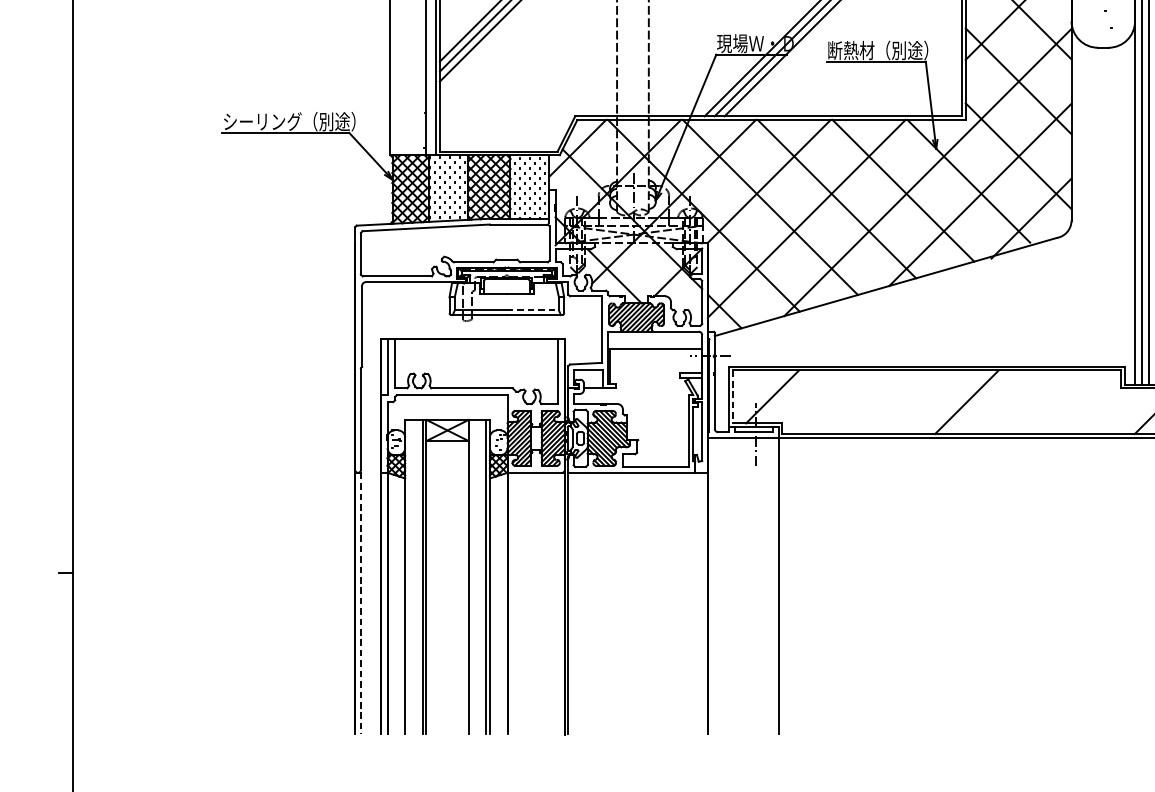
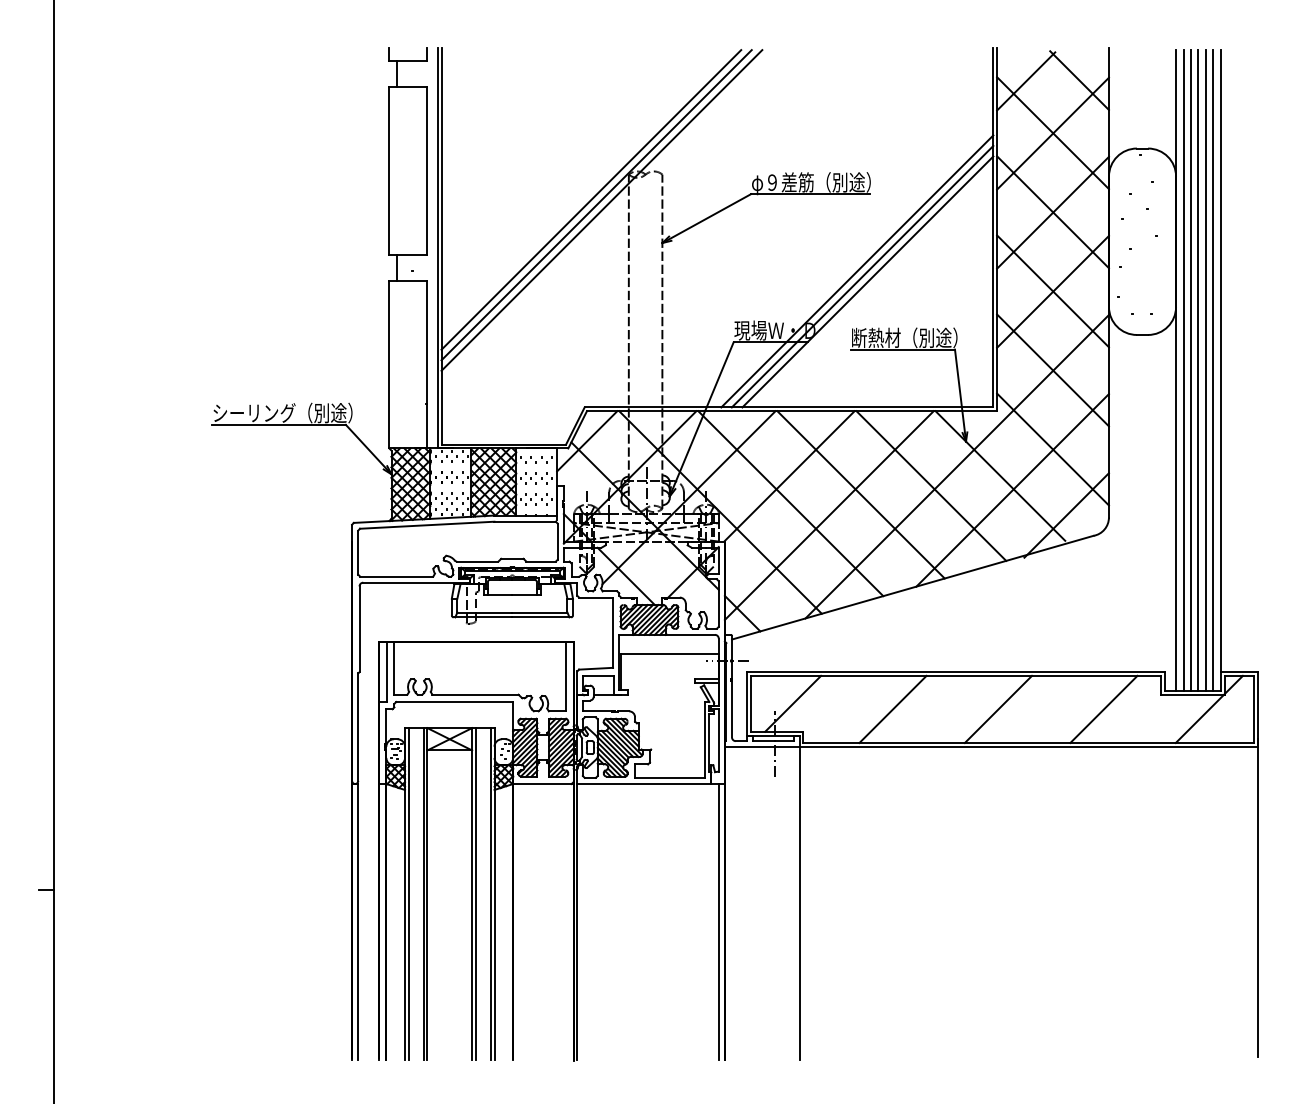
line: (532, 310) -> (539, 612), dashed -> solid
line: (733, 396) -> (751, 703), dashed -> solid
line: (866, 402) -> (892, 709), added
line: (1066, 402) -> (1103, 709), added
line: (408, 576) -> (408, 893), added
line: (471, 576) -> (475, 893), added
line: (361, 602) -> (358, 921), dashed -> solid
line: (701, 602) -> (718, 921), added

